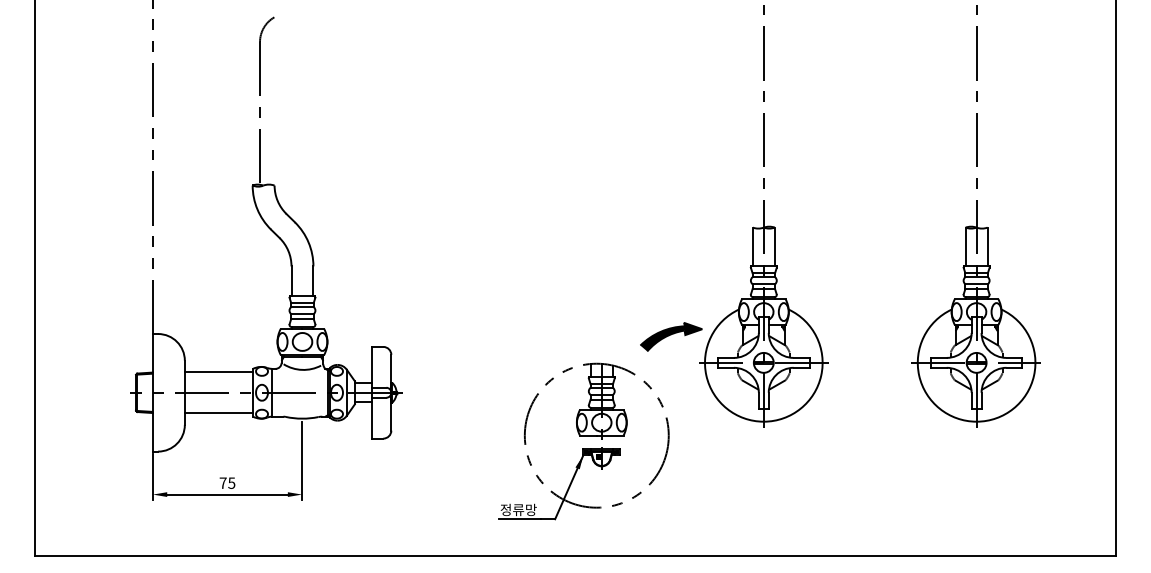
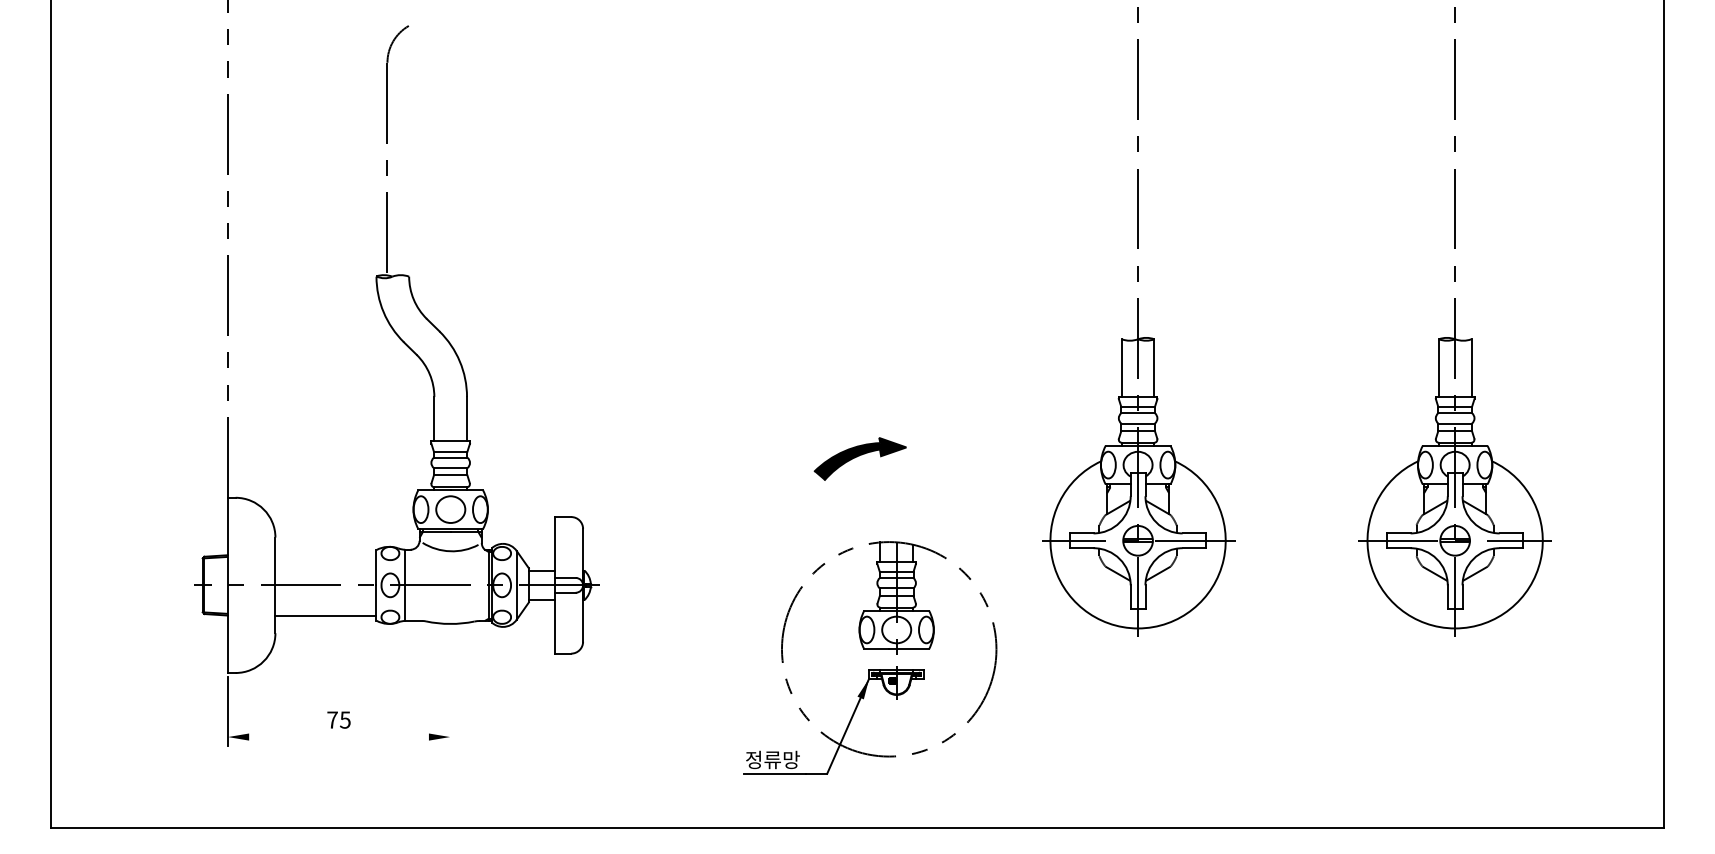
part: (671, 336) -> (860, 458), moved
line: (218, 372) -> (325, 555), removed
line: (302, 460) -> (450, 686), removed
line: (227, 494) -> (338, 736), removed

